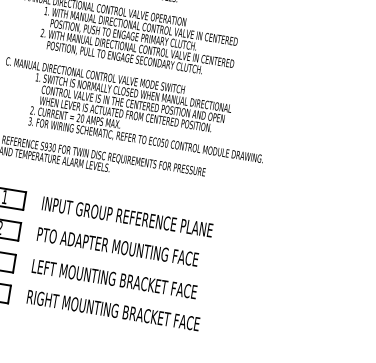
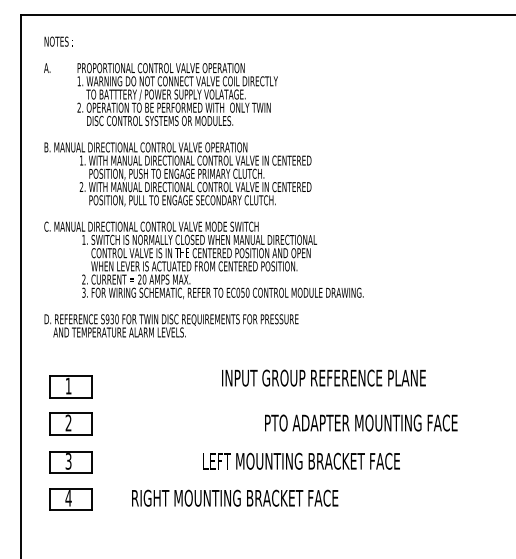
text: (127, 216) -> (323, 377), moved
text: (118, 246) -> (361, 422), moved
text: (114, 278) -> (301, 460), moved
text: (113, 310) -> (235, 497), moved

